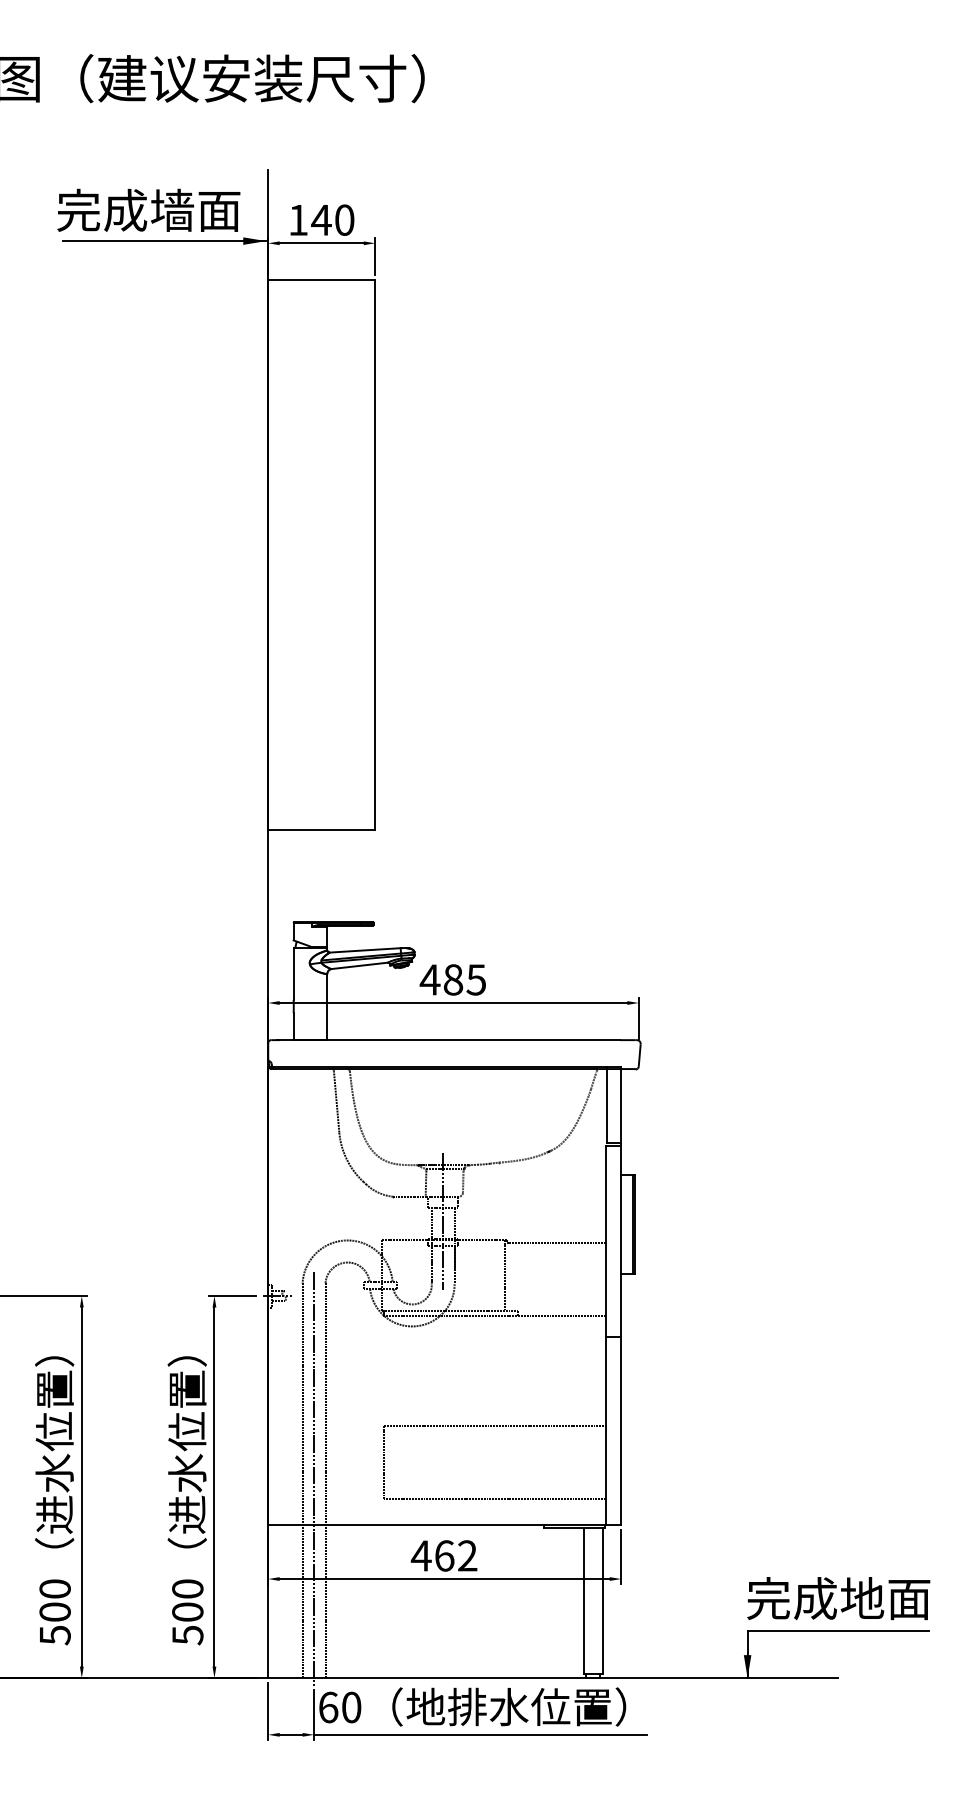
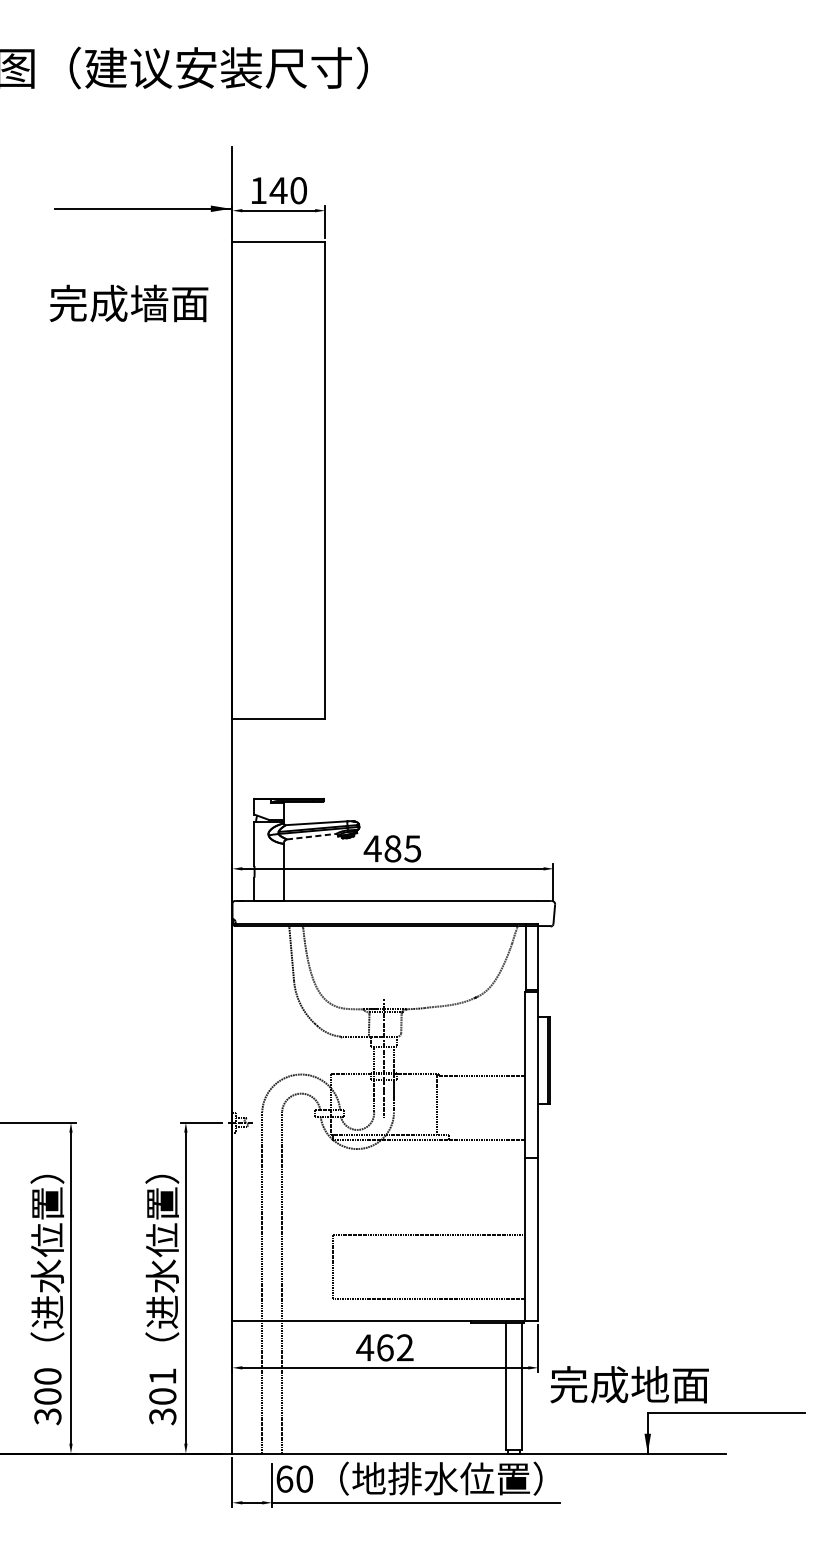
text: (148, 209) -> (128, 302), moved
line: (359, 965) -> (311, 836), solid -> dashed
line: (314, 1478) -> (272, 1280), removed
text: (838, 1598) -> (629, 1384), moved
text: (187, 1611) -> (162, 1395), 500 -> 301
text: (54, 1635) -> (47, 1416), 500 -> 300

